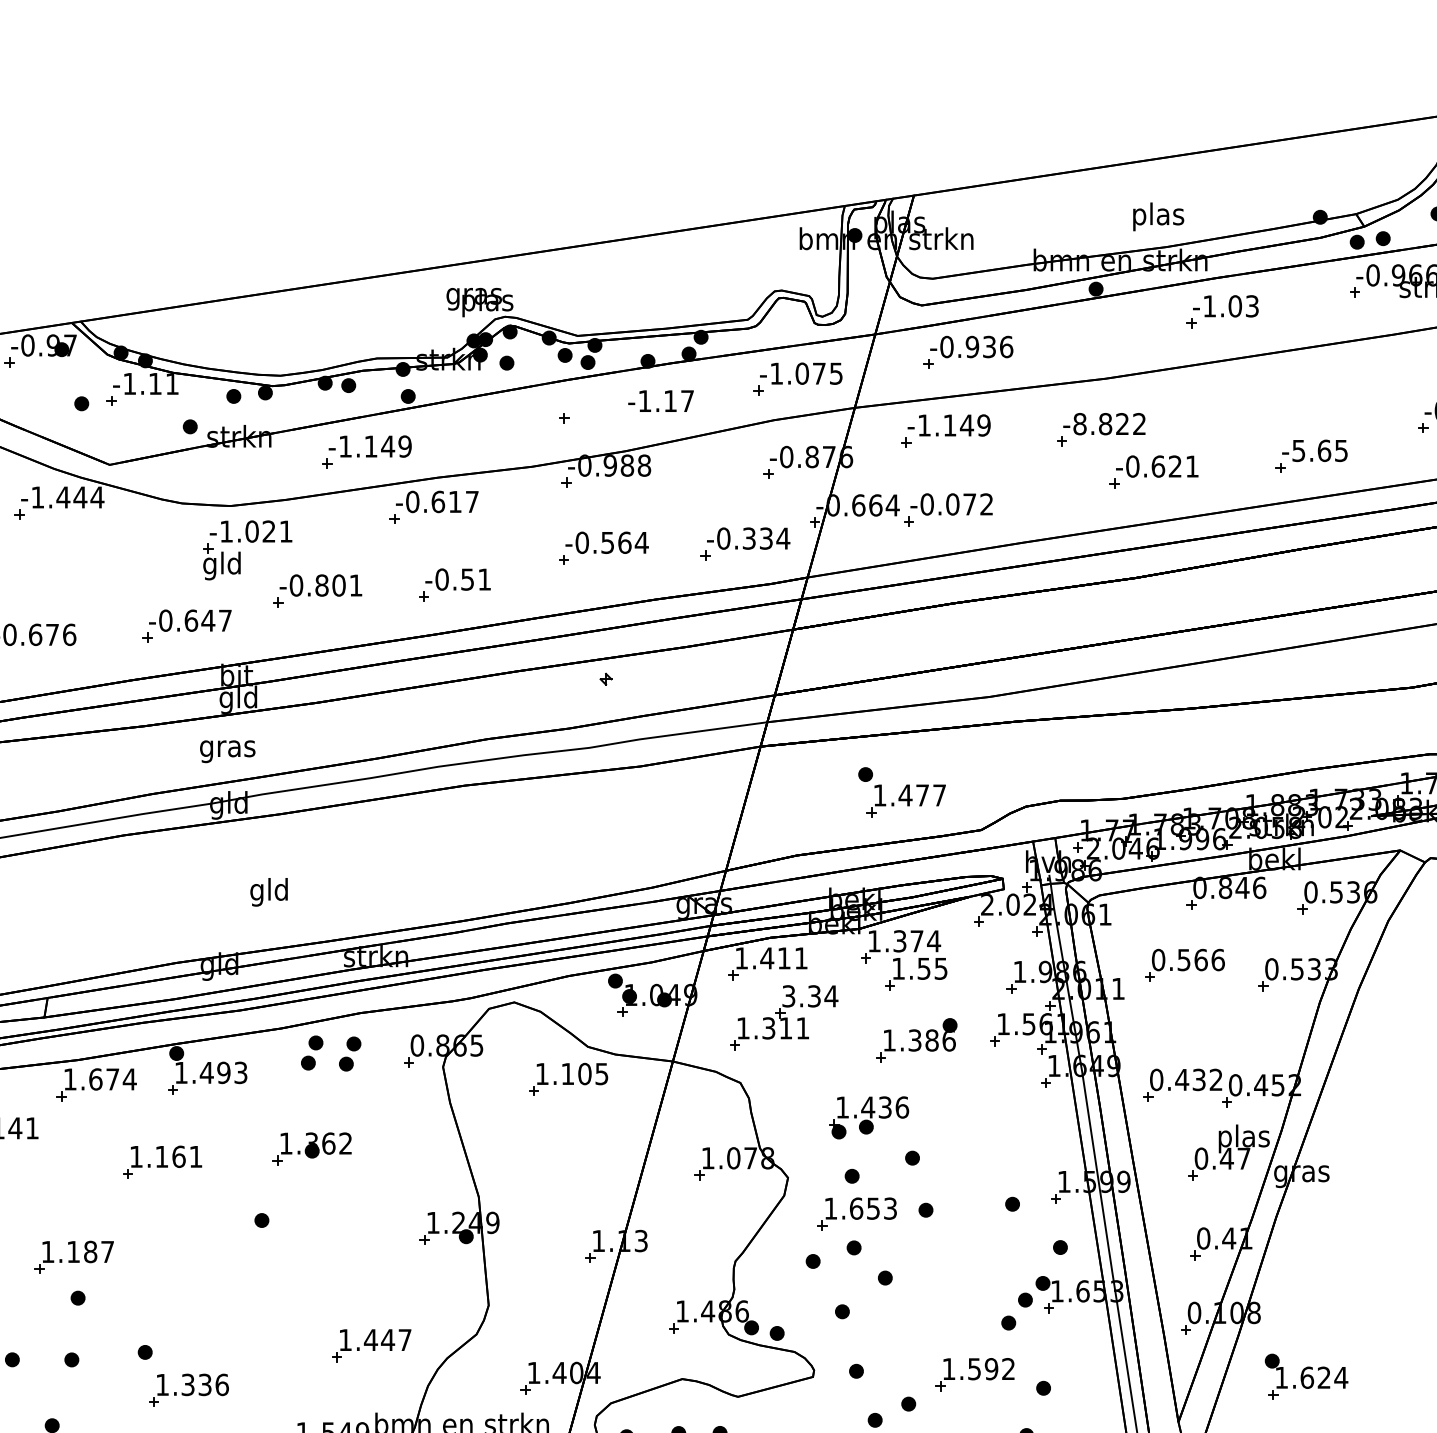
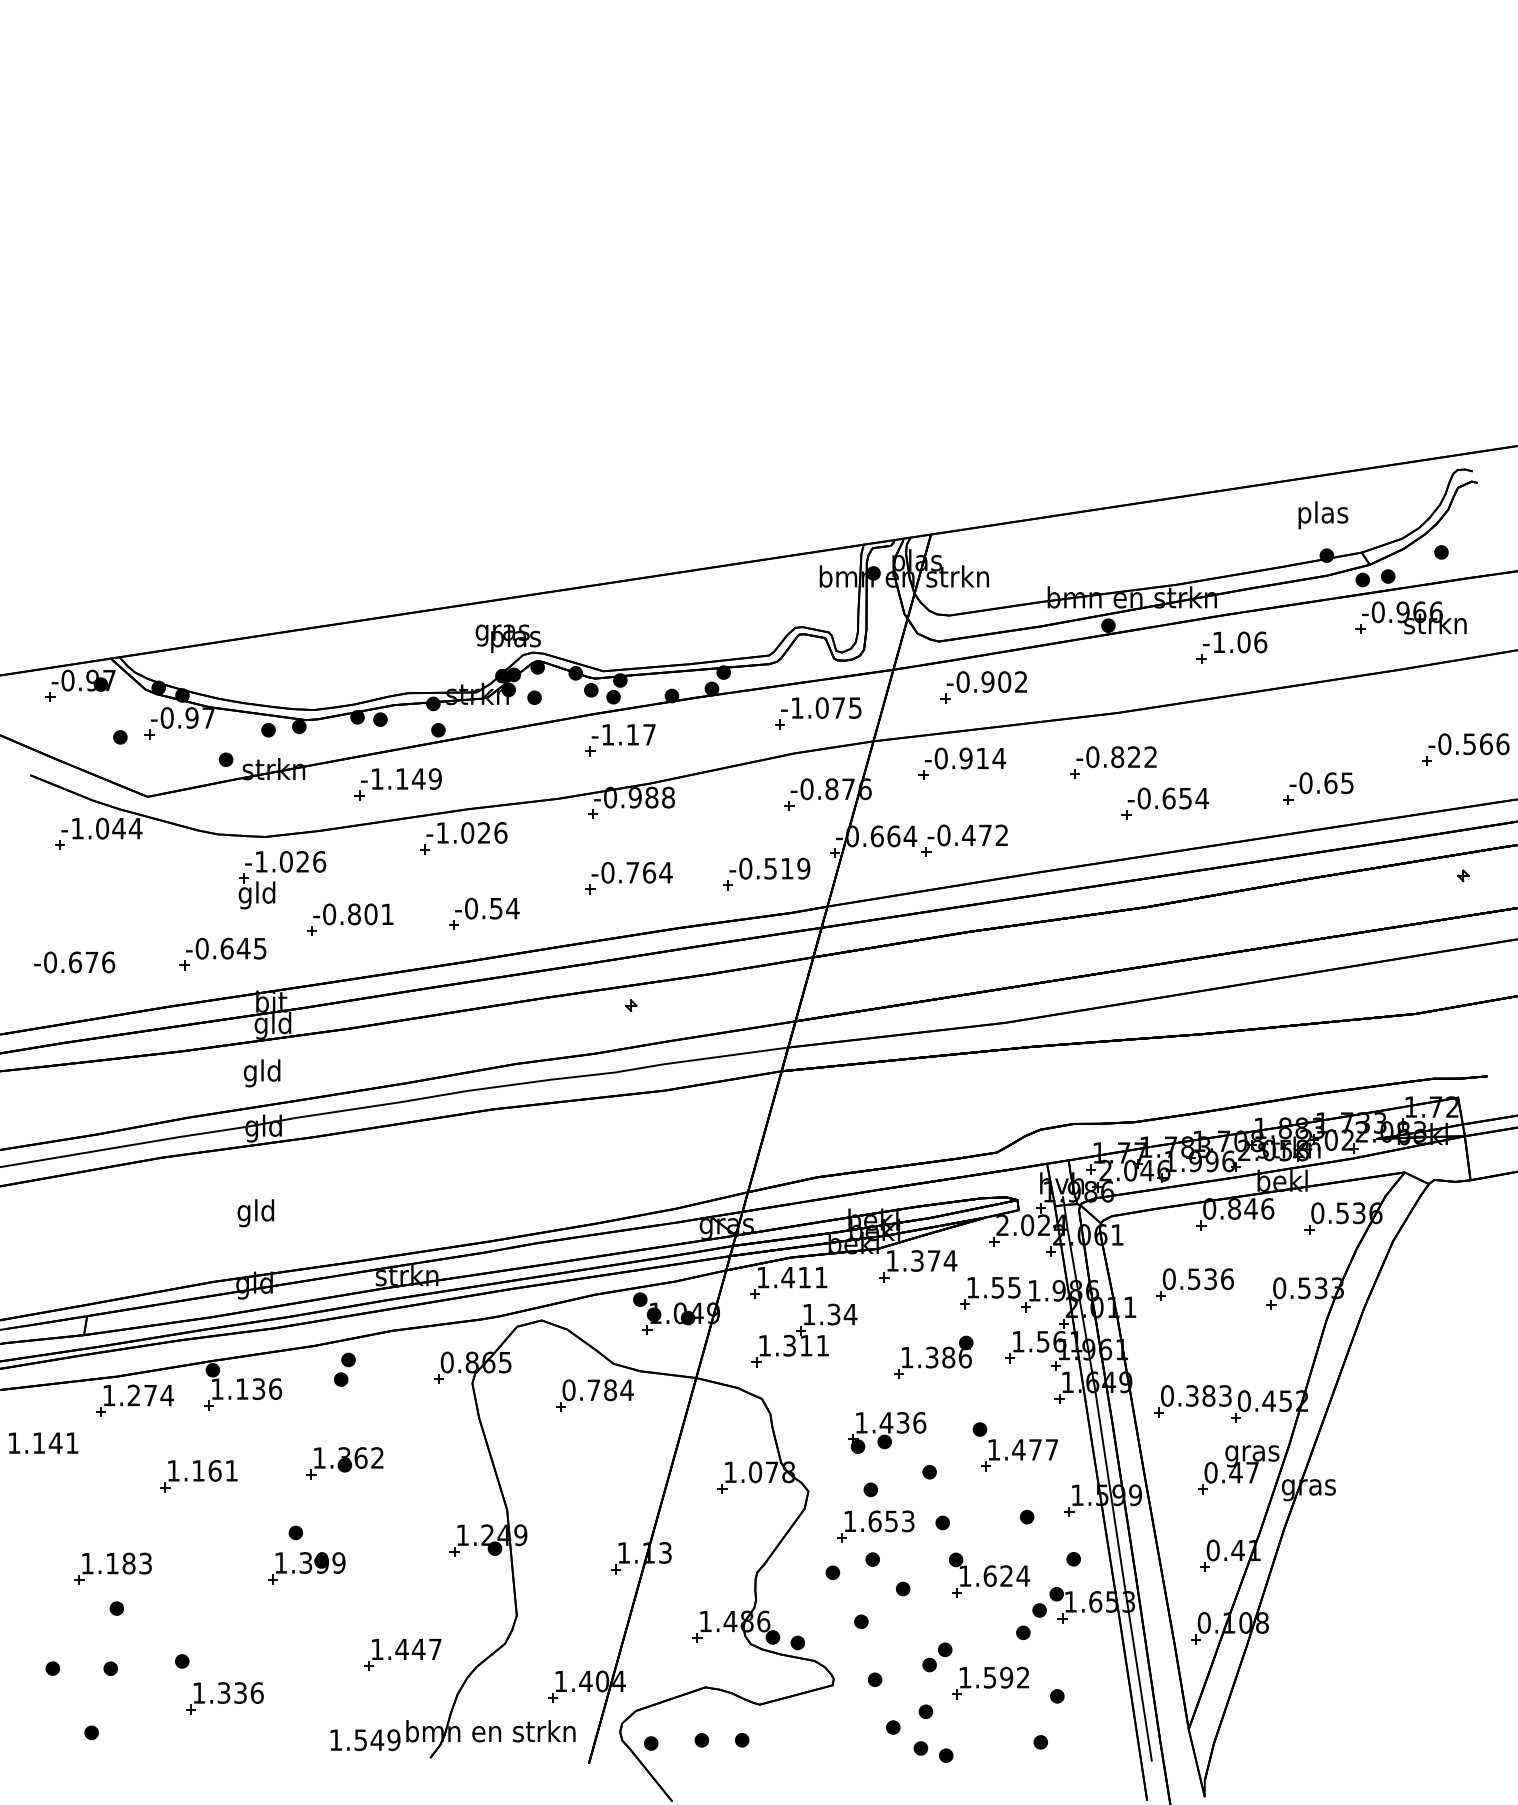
text: (1158, 217) -> (1323, 515), moved
text: (1252, 306) -> (1260, 642), -1.03 -> -1.06
text: (997, 346) -> (1012, 681), -0.936 -> -0.902
text: (150, 383) -> (187, 717), -1.11 -> -0.97
text: (660, 400) -> (623, 734), moved
text: (1079, 423) -> (1092, 756), -8.822 -> -0.822
text: (954, 425) -> (970, 758), -1.149 -> -0.914
text: (1298, 451) -> (1305, 783), -5.65 -> -0.65
text: (1184, 466) -> (1194, 798), -0.621 -> -0.654
text: (63, 497) -> (102, 828), -1.444 -> -1.044
text: (442, 501) -> (471, 832), -0.617 -> -1.026
text: (952, 504) -> (968, 835), -0.072 -> -0.472
text: (286, 531) -> (319, 861), -1.021 -> -1.026
text: (766, 538) -> (787, 868), -0.334 -> -0.519
text: (607, 542) -> (632, 872), -0.564 -> -0.764
text: (484, 579) -> (512, 908), -0.51 -> -0.54
text: (225, 620) -> (260, 948), -0.647 -> -0.645
text: (227, 748) -> (262, 1073), gras -> gld
part: (902, 791) -> (1015, 1446), moved
text: (268, 892) -> (255, 1213), moved
text: (1200, 960) -> (1210, 1279), 0.566 -> 0.536
part: (916, 974) -> (990, 1293), moved
text: (789, 996) -> (809, 1314), 3.34 -> 1.34
part: (349, 1053) -> (381, 1370), removed
text: (223, 1072) -> (258, 1388), 1.493 -> 1.136
text: (571, 1074) -> (597, 1390), 1.105 -> 0.784
text: (95, 1079) -> (133, 1395), 1.674 -> 1.274
text: (1198, 1079) -> (1208, 1395), 0.432 -> 0.383
text: (1243, 1138) -> (1252, 1453), plas -> gras
text: (107, 1251) -> (145, 1563), 1.187 -> 1.183
part: (272, 1257) -> (306, 1568), added
part: (920, 1348) -> (937, 1657), added
part: (1306, 1376) -> (989, 1574), moved

